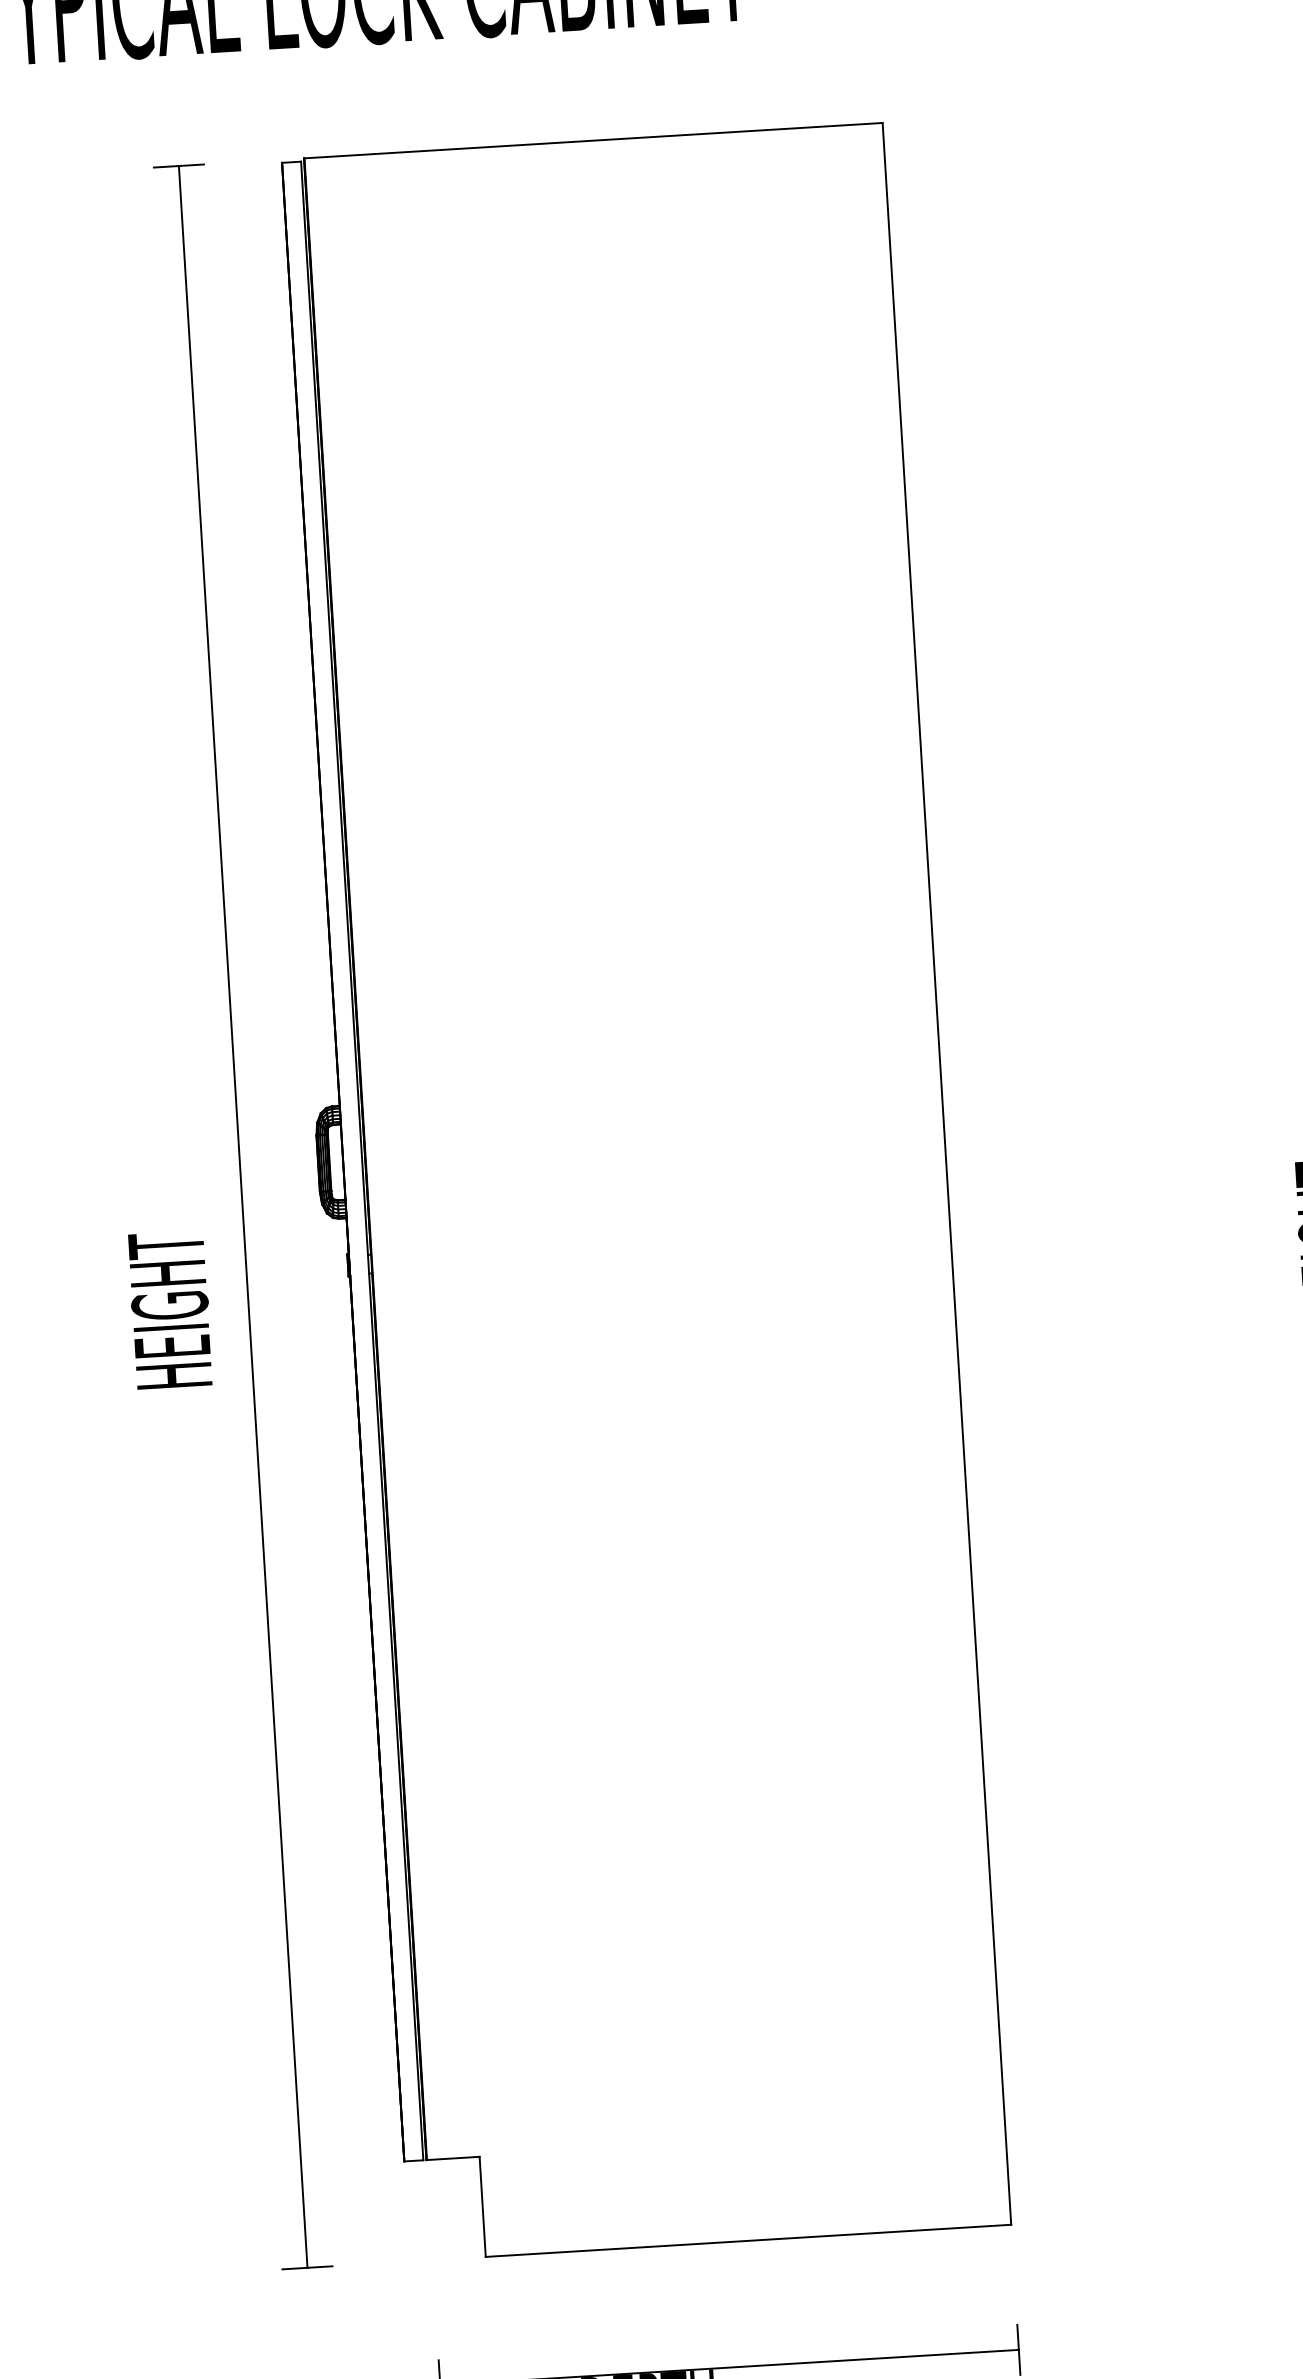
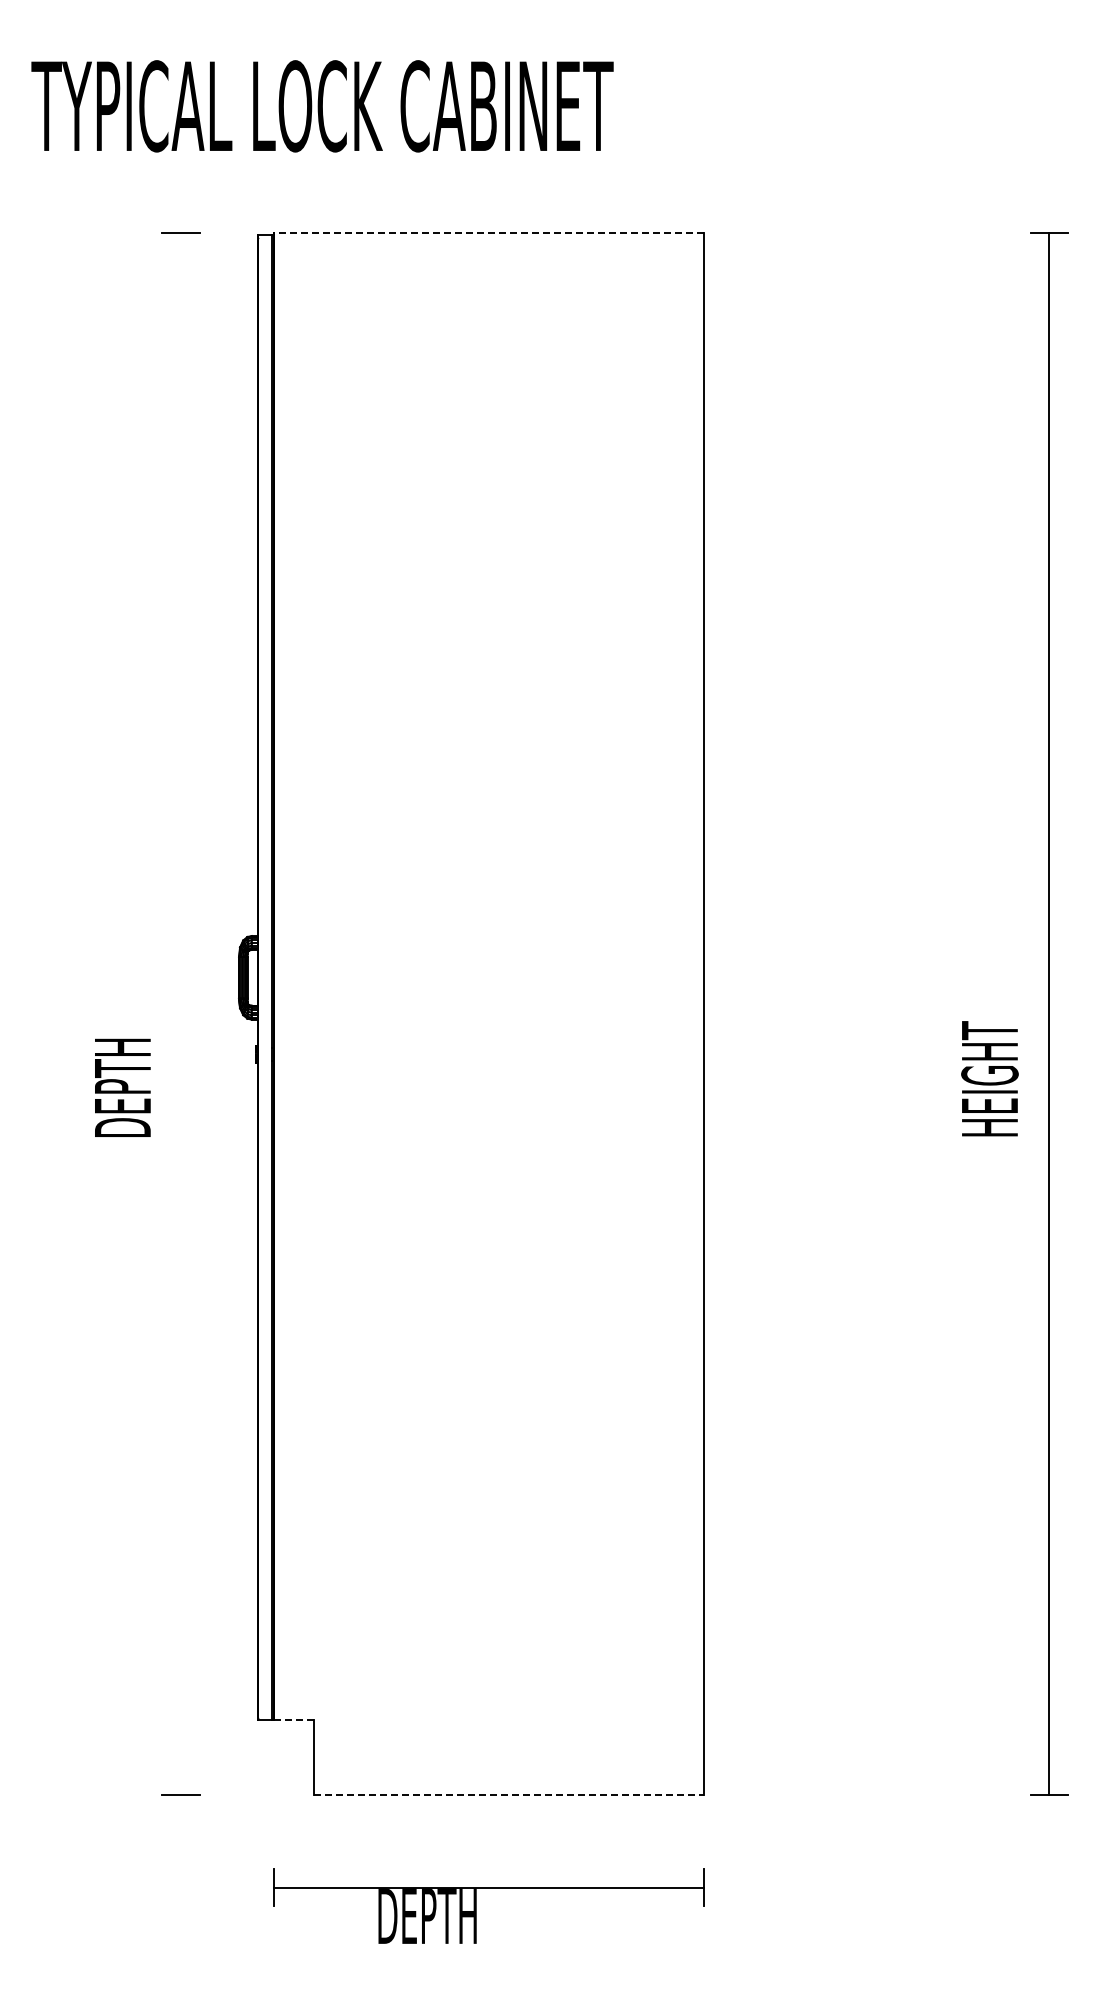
line: (594, 141) -> (489, 233), solid -> dashed
line: (243, 1216) -> (181, 1013), removed
text: (169, 1307) -> (122, 1077), HEIGHT -> DEPTH
line: (452, 2158) -> (293, 1720), solid -> dashed
line: (749, 2240) -> (509, 1794), solid -> dashed

